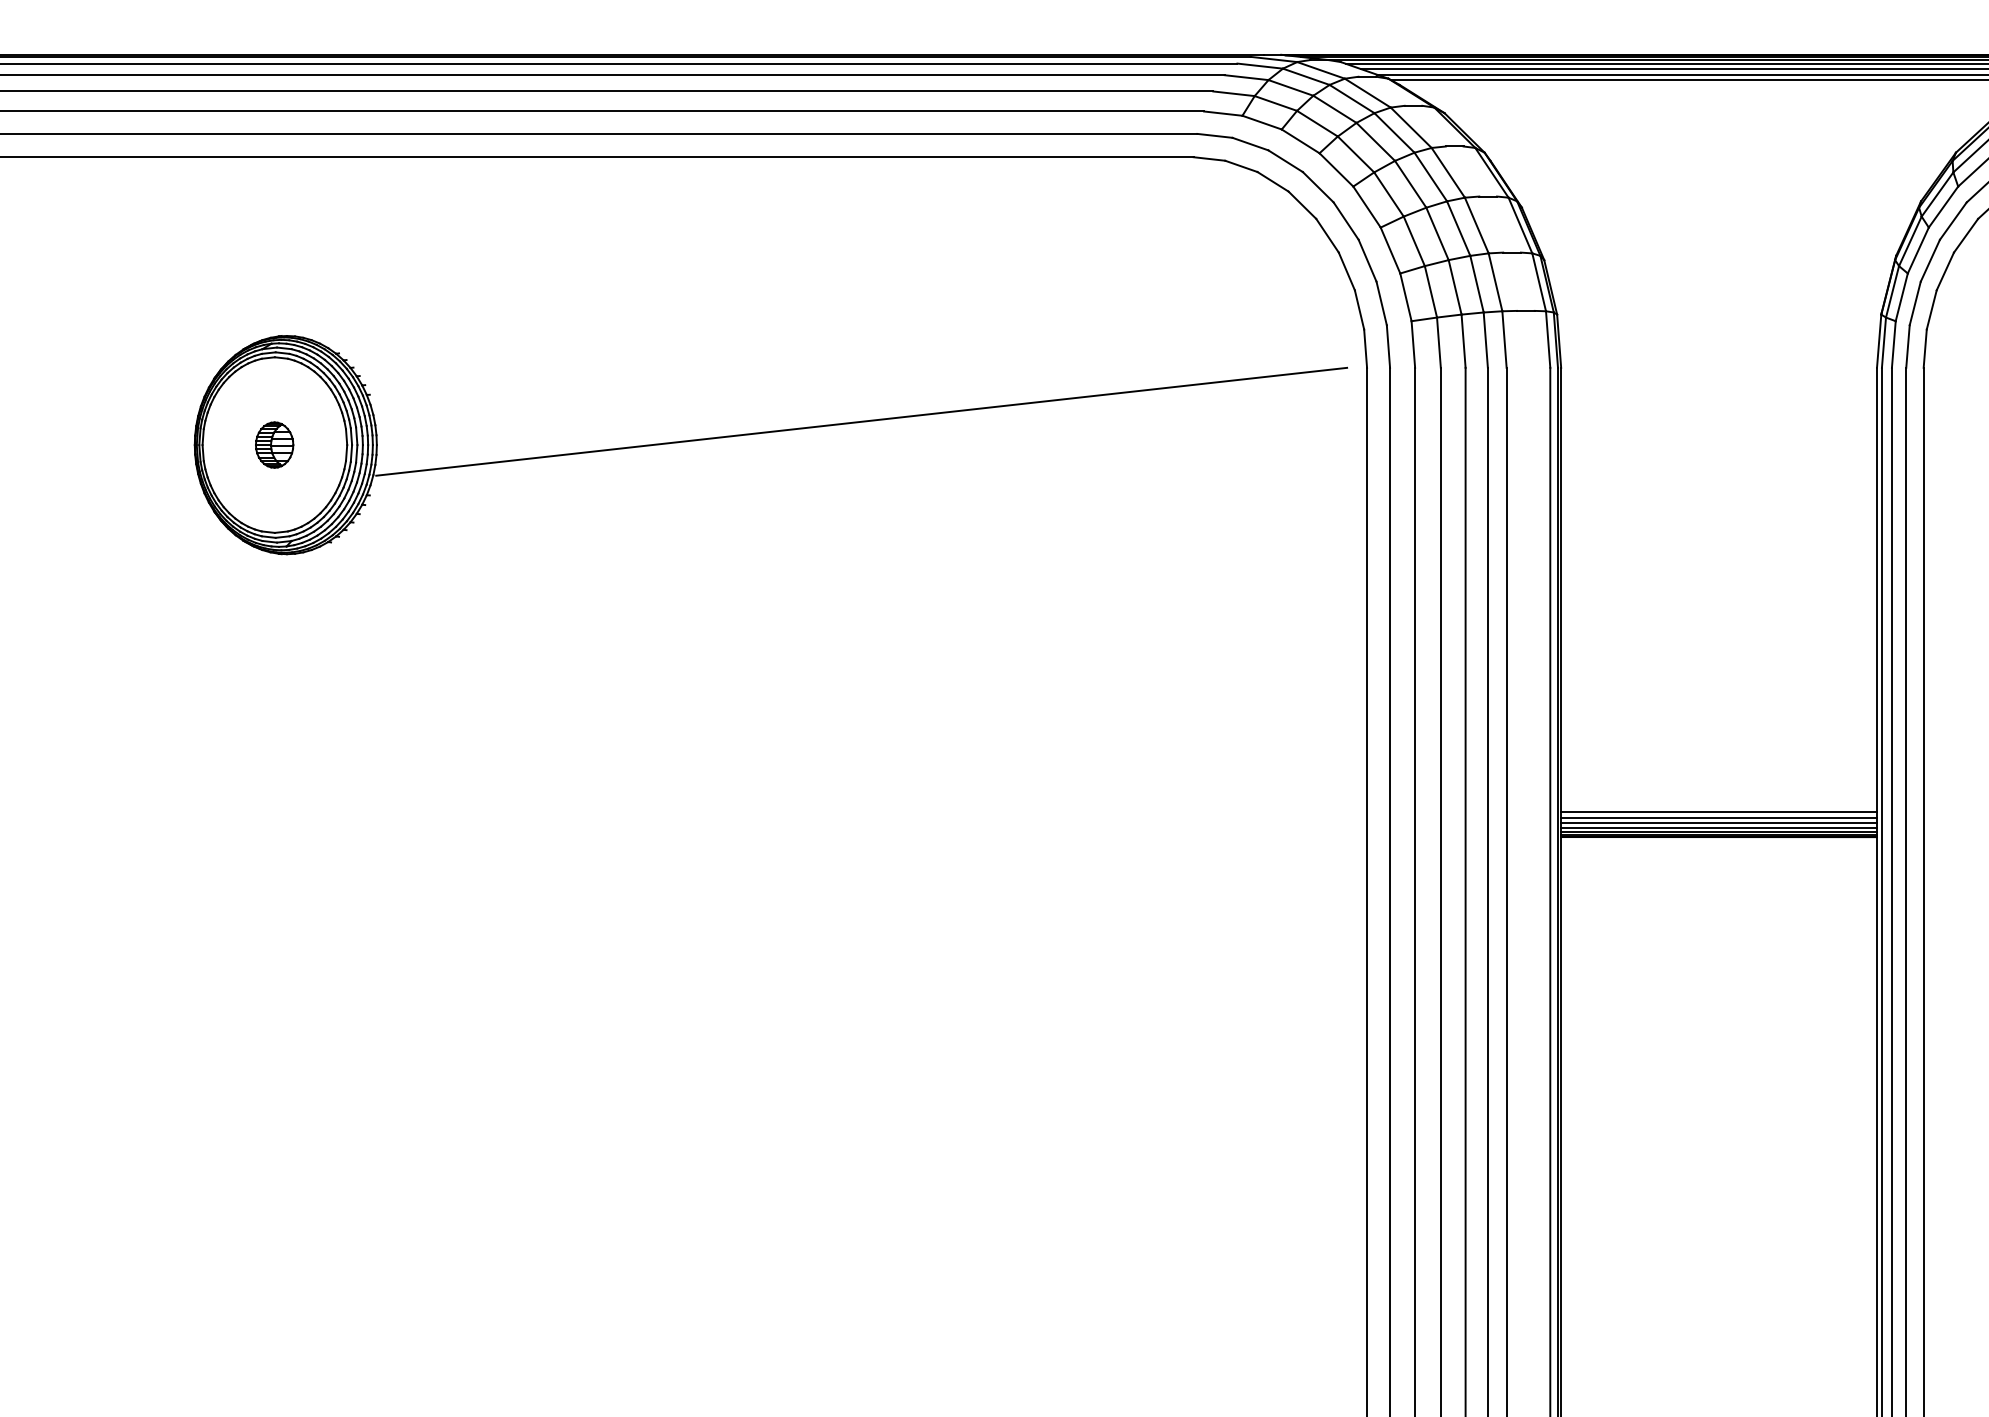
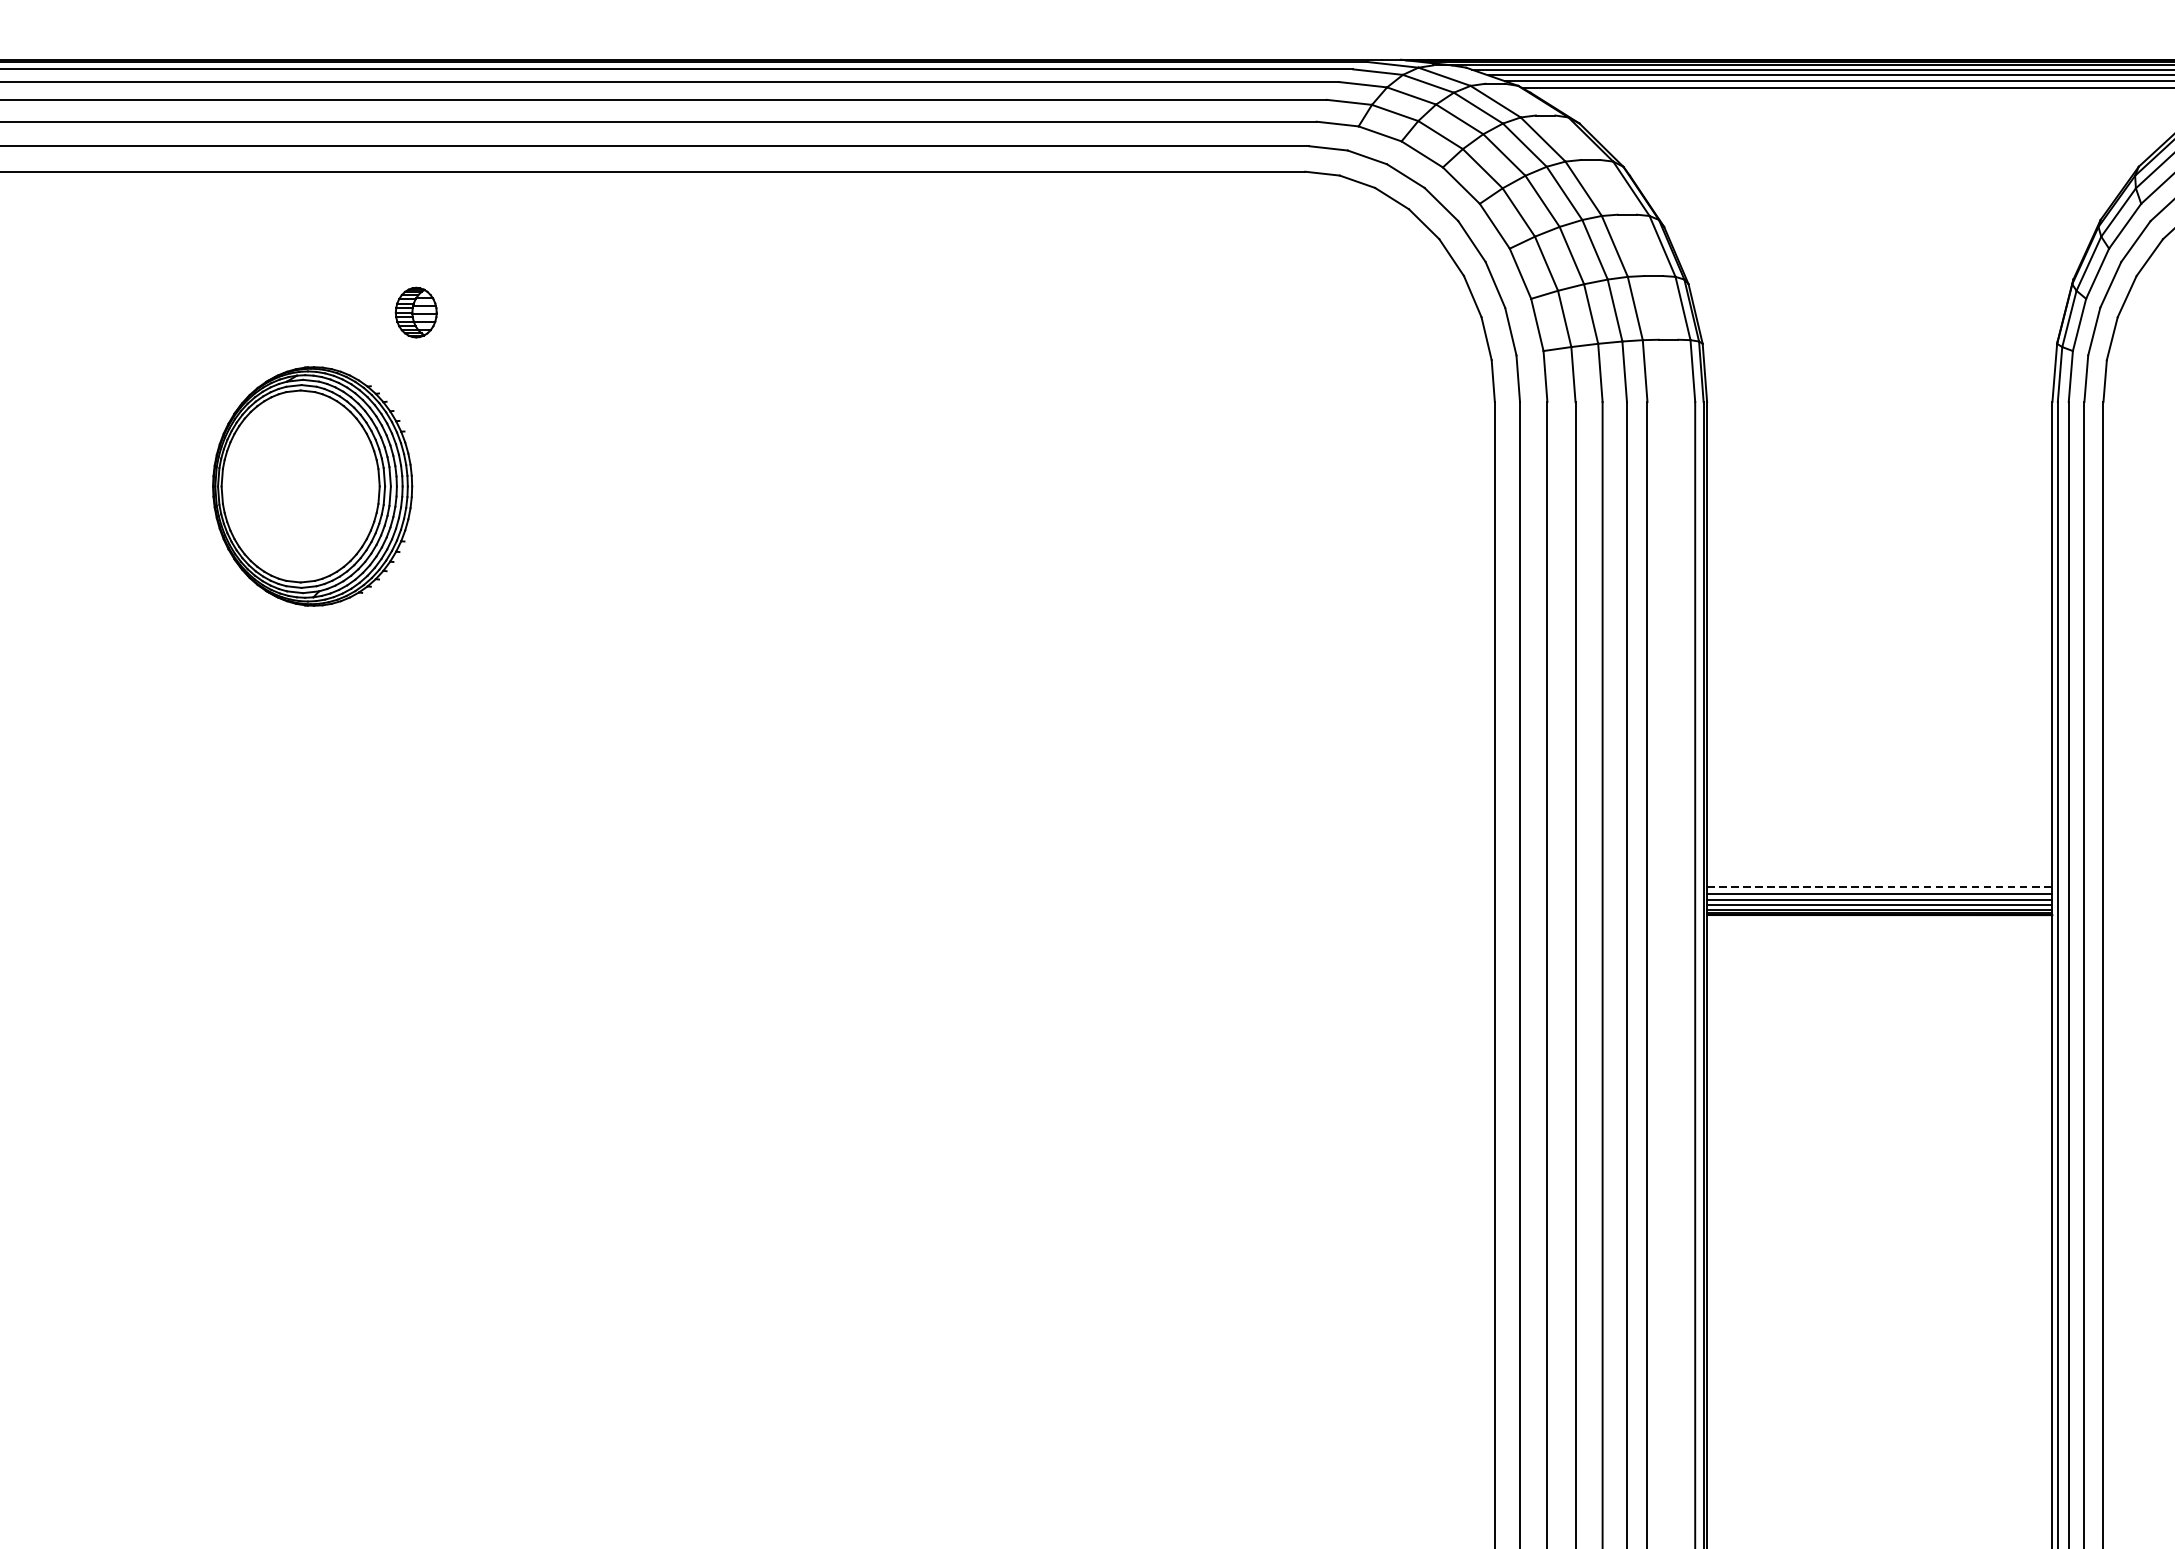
line: (861, 421) -> (942, 460), removed
part: (274, 444) -> (416, 311), moved
line: (1719, 811) -> (1880, 887), solid -> dashed

